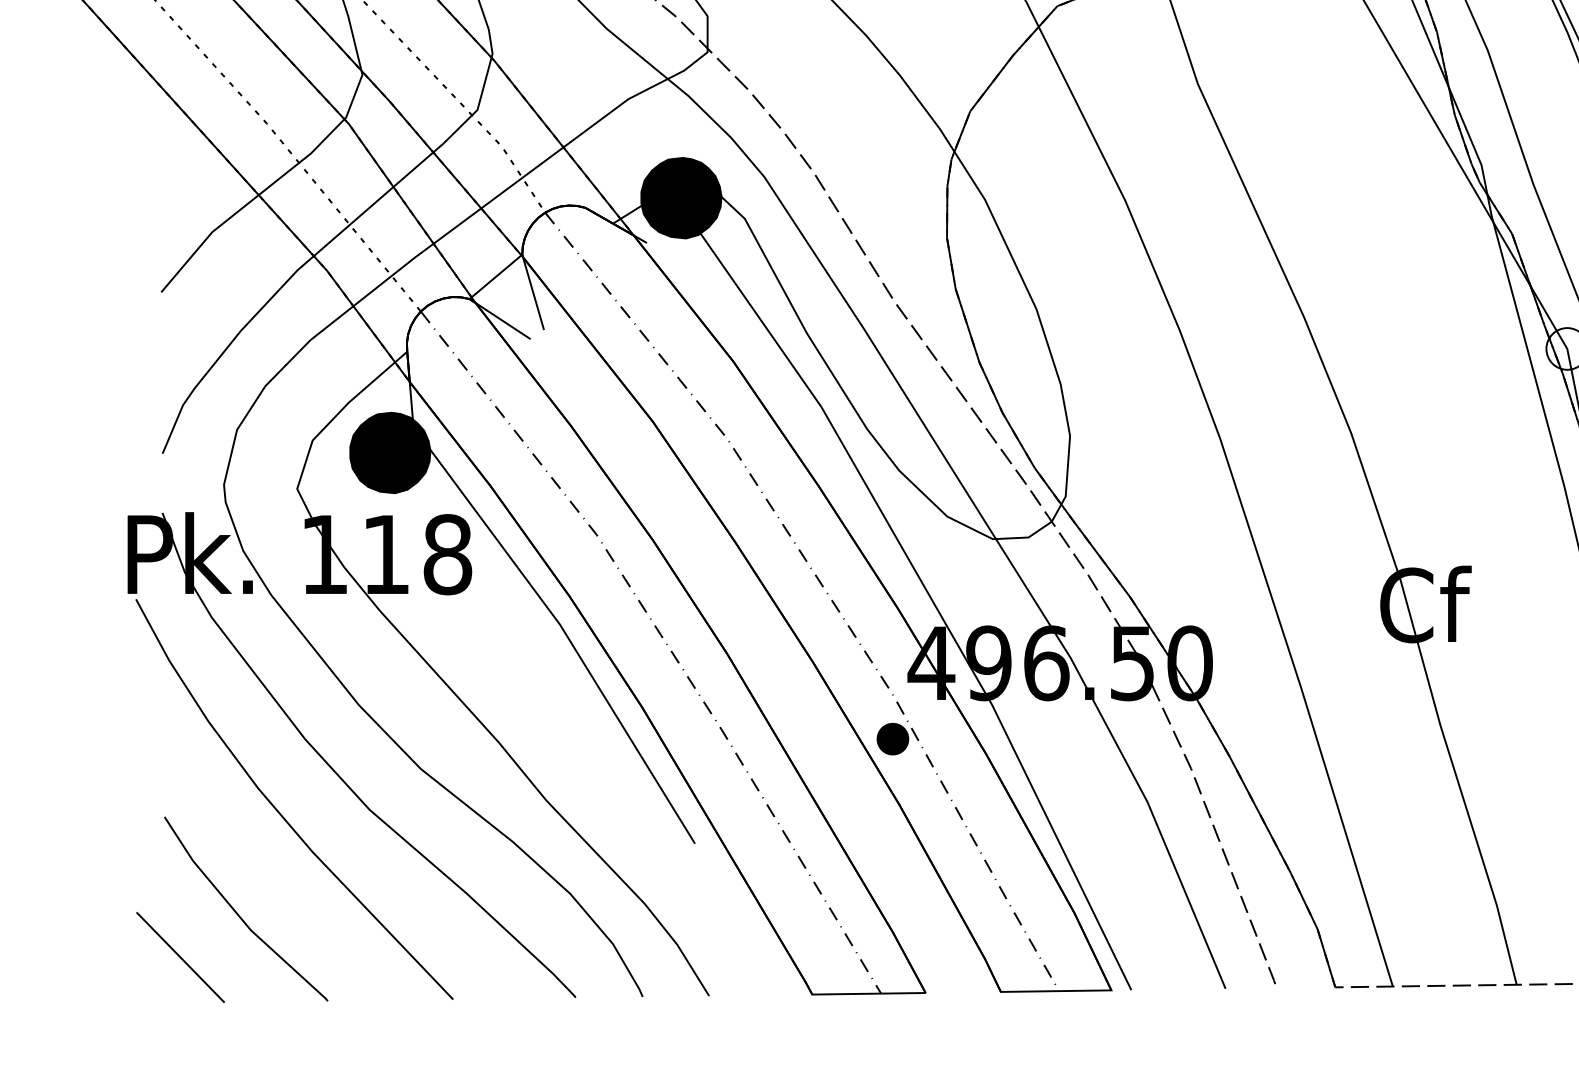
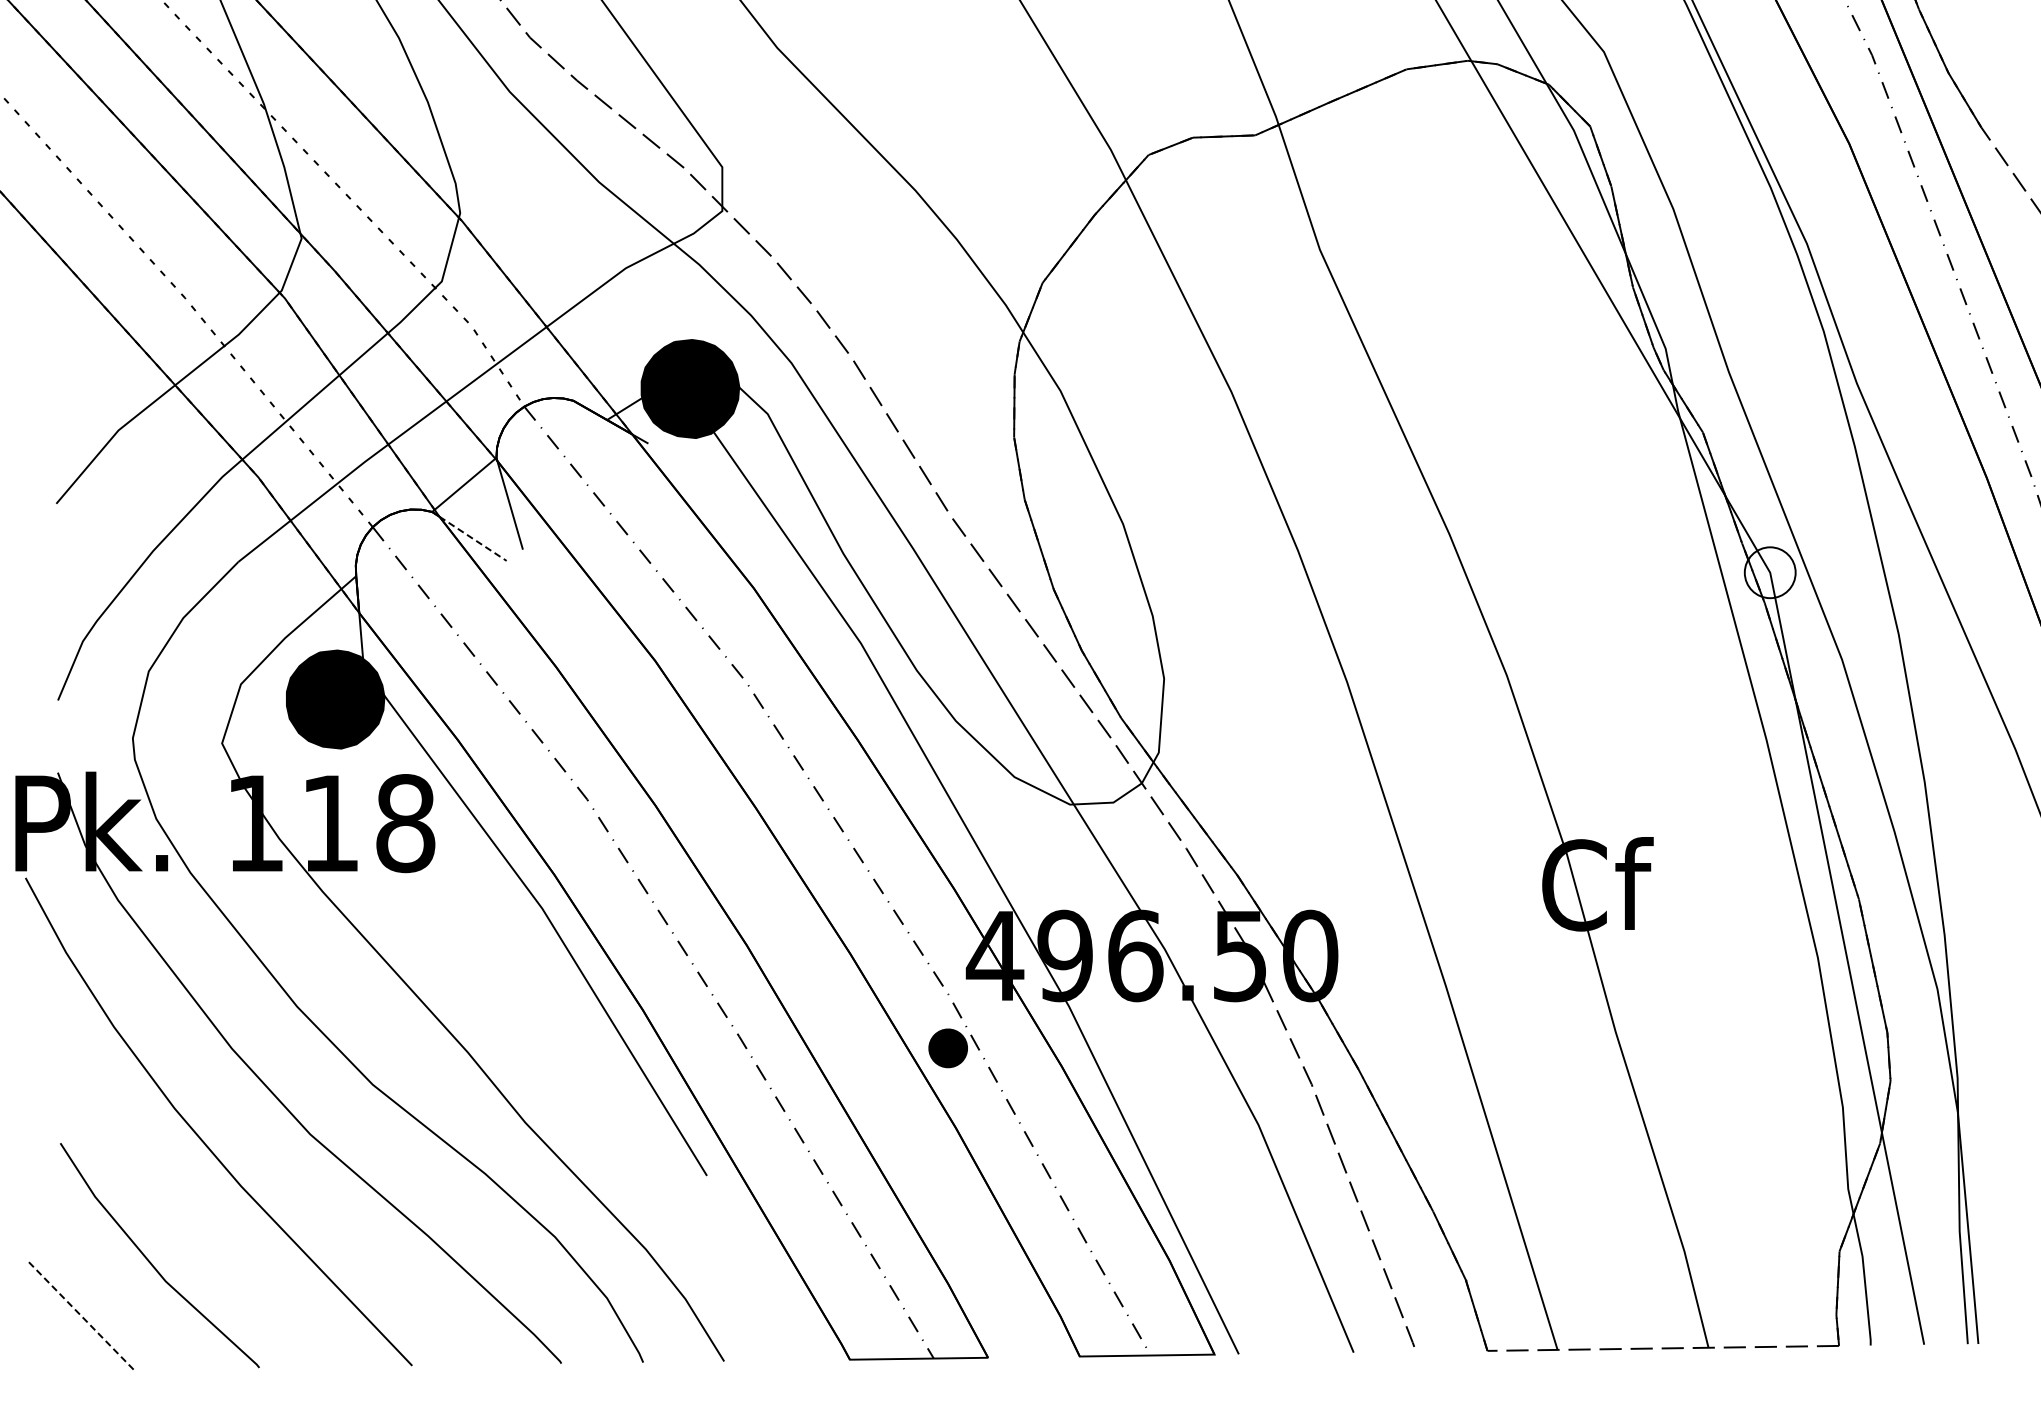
line: (503, 321) -> (473, 539), solid -> dashed
line: (180, 957) -> (79, 1314), solid -> dashed

